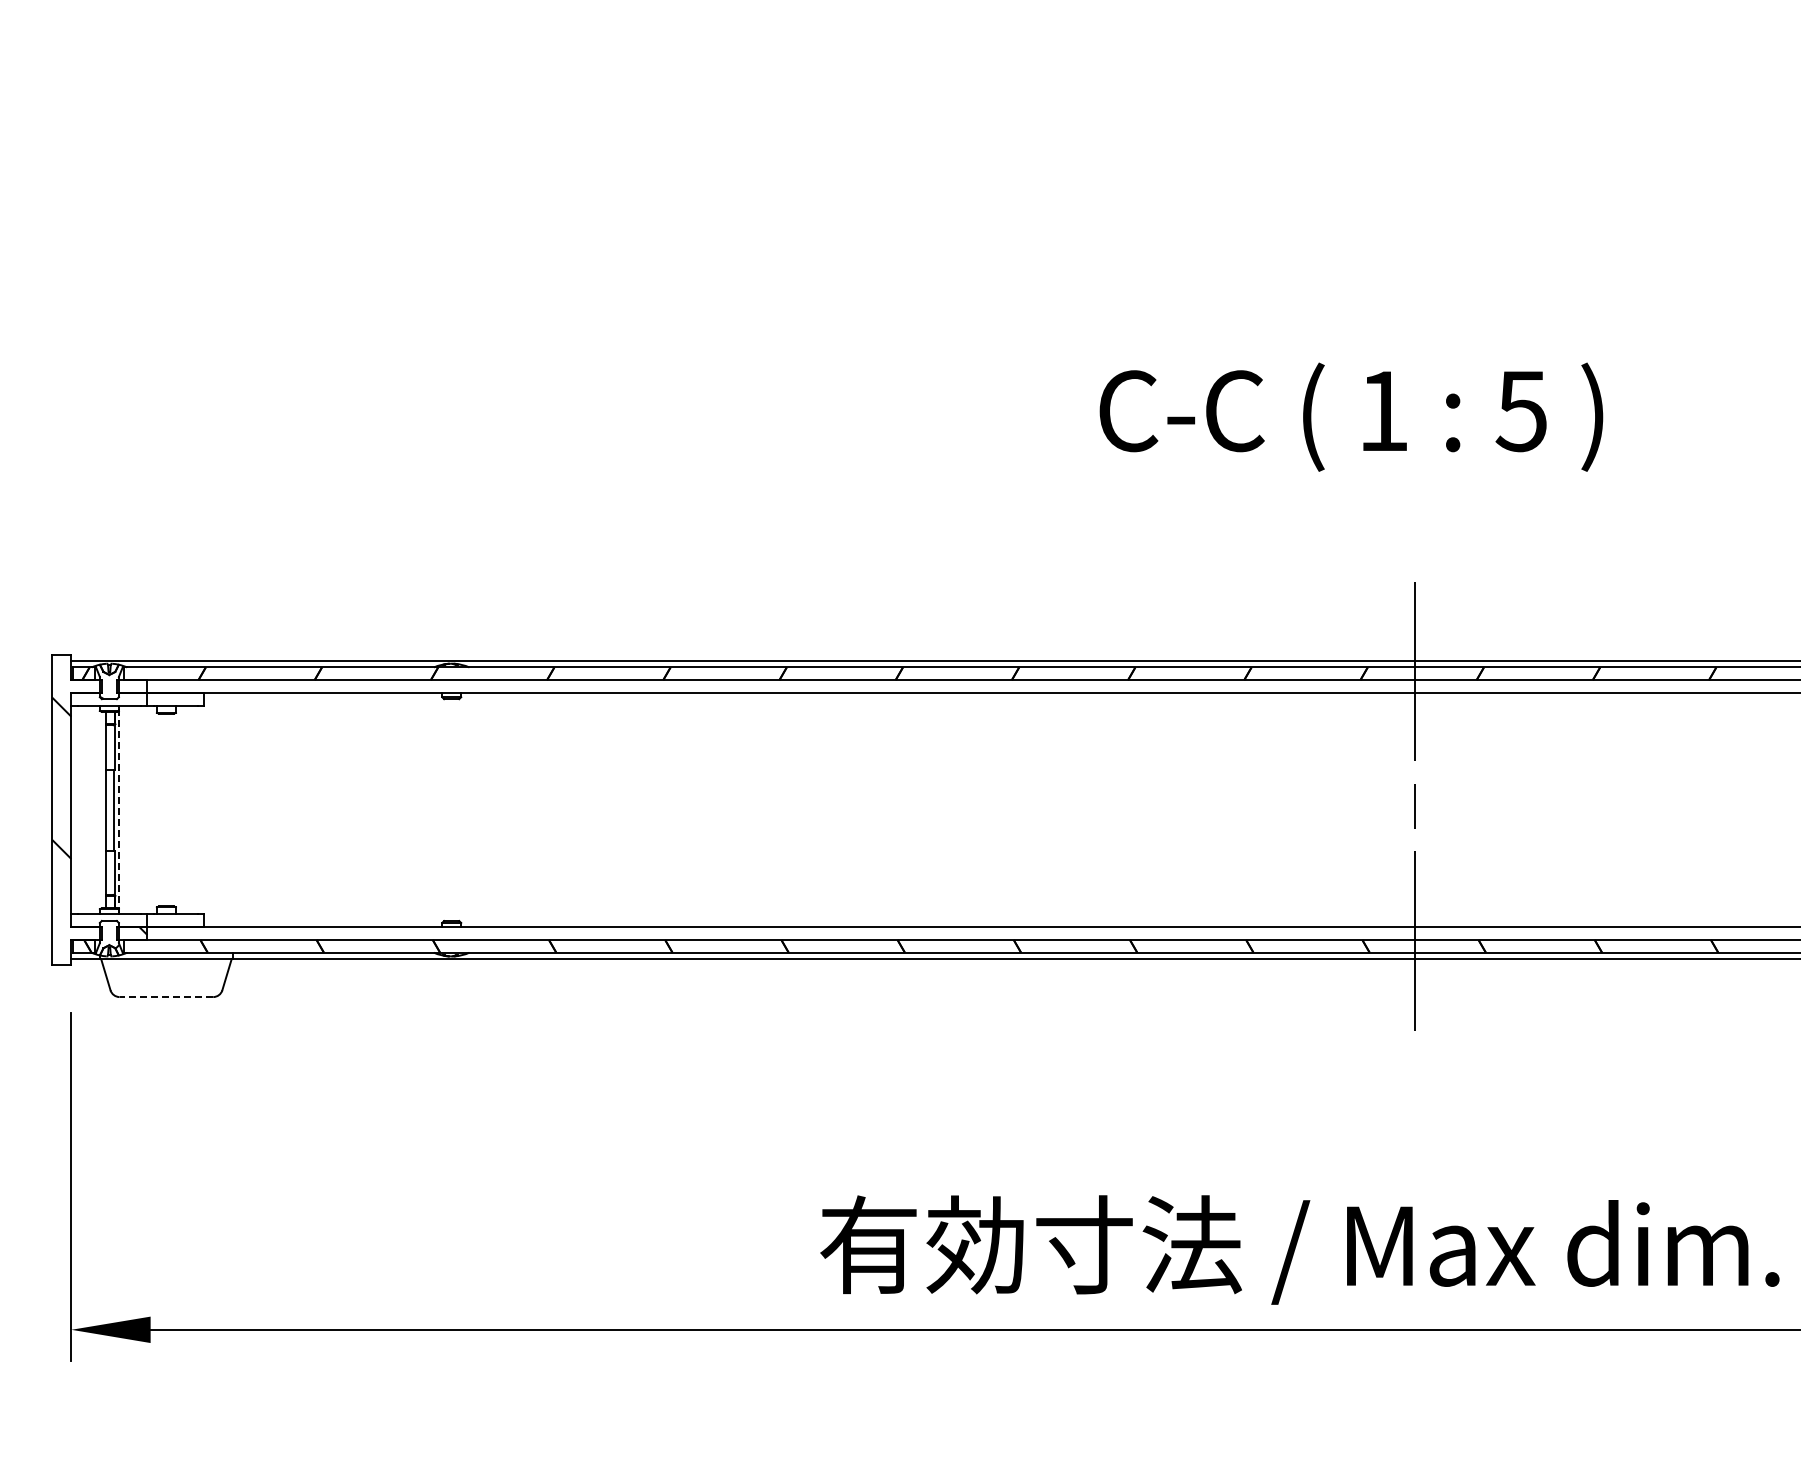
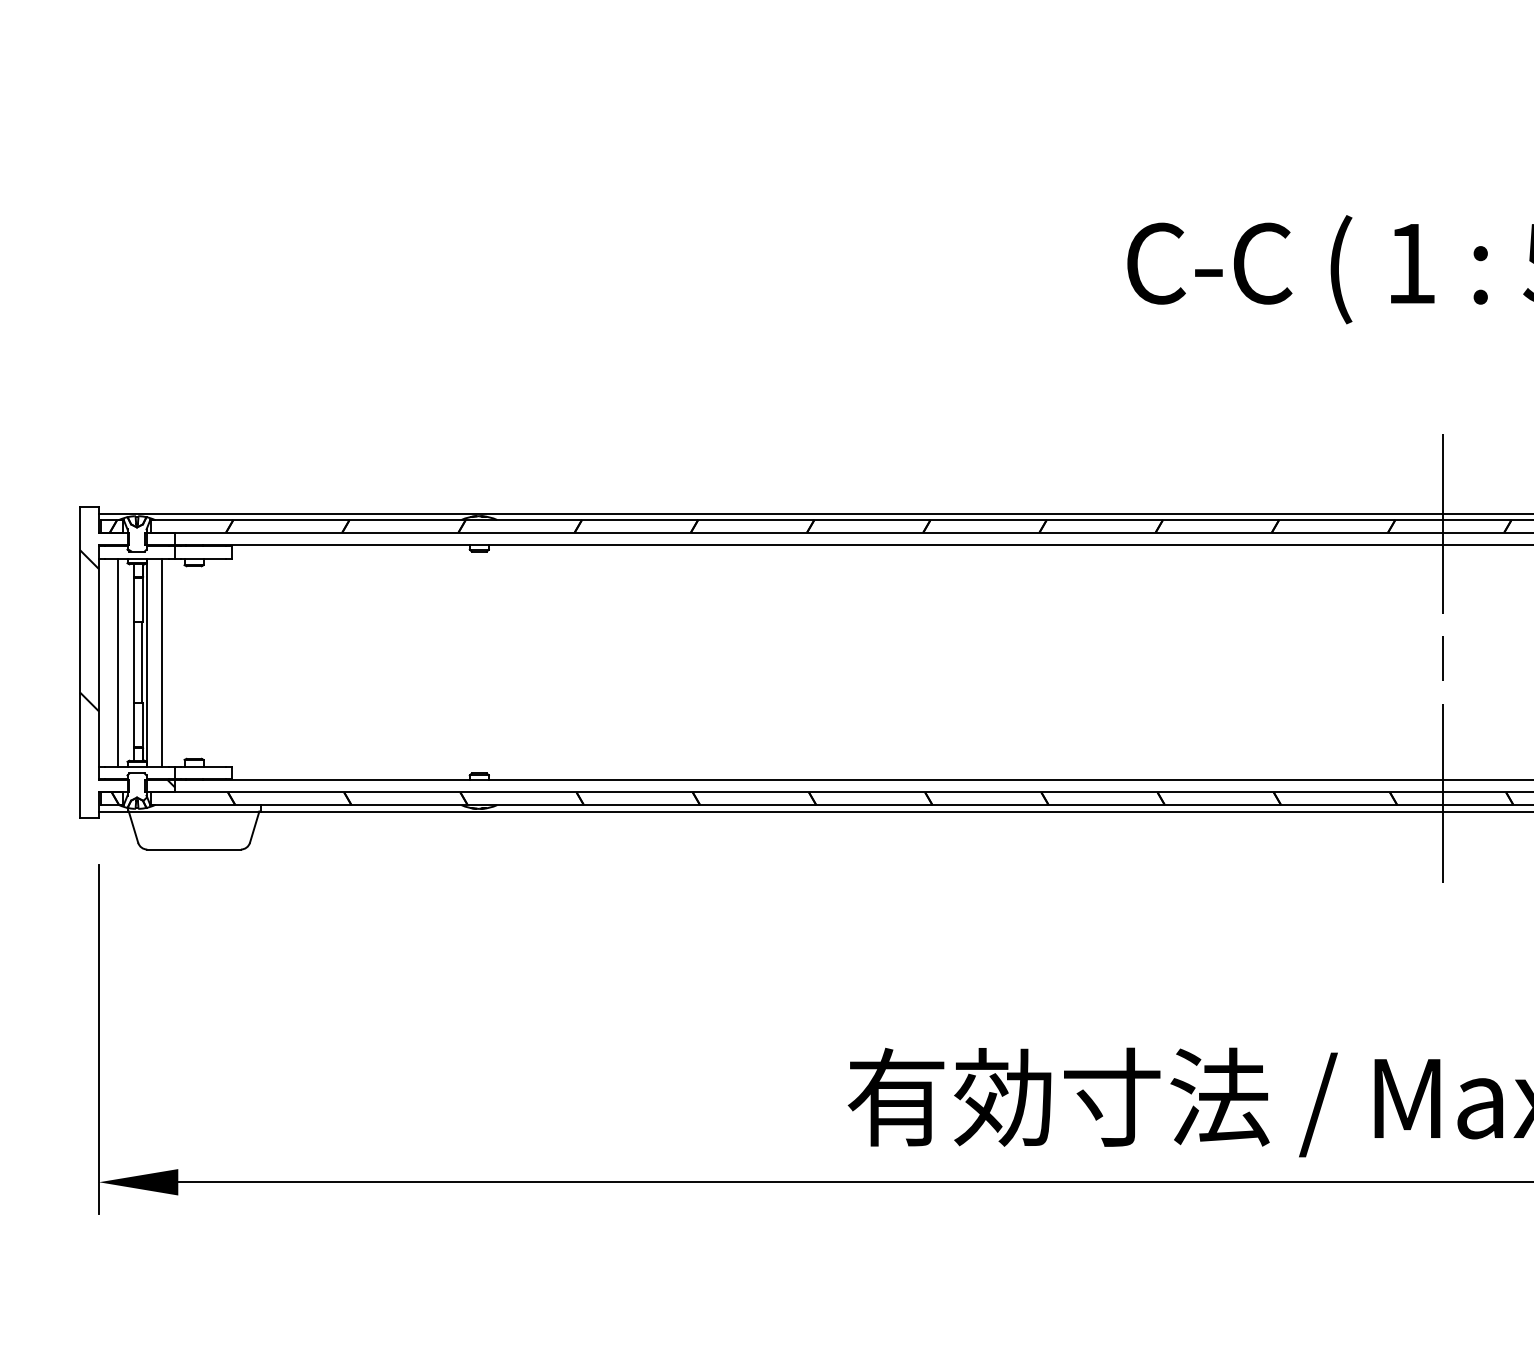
line: (90, 810) -> (118, 662), added
line: (119, 810) -> (147, 662), dashed -> solid
line: (134, 810) -> (162, 662), added
line: (166, 997) -> (194, 849), dashed -> solid

